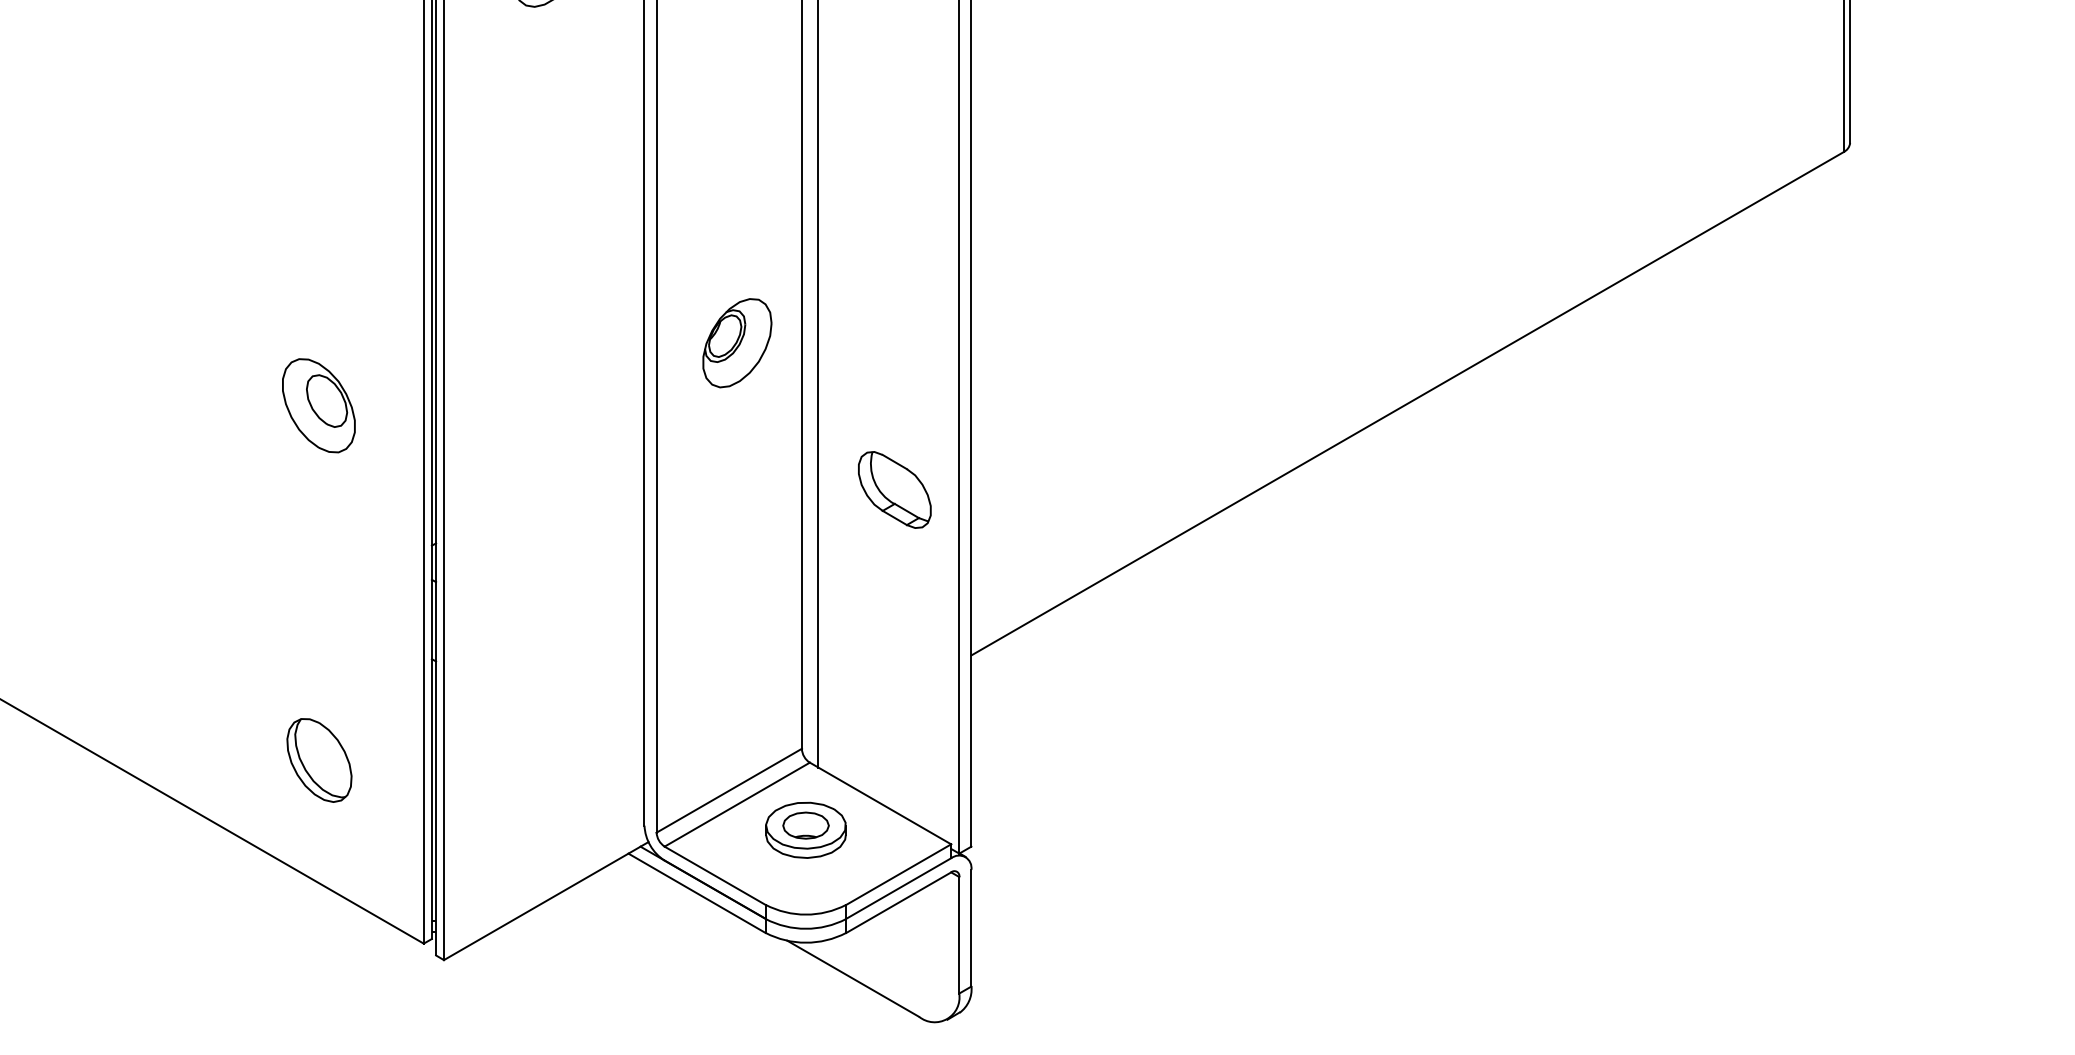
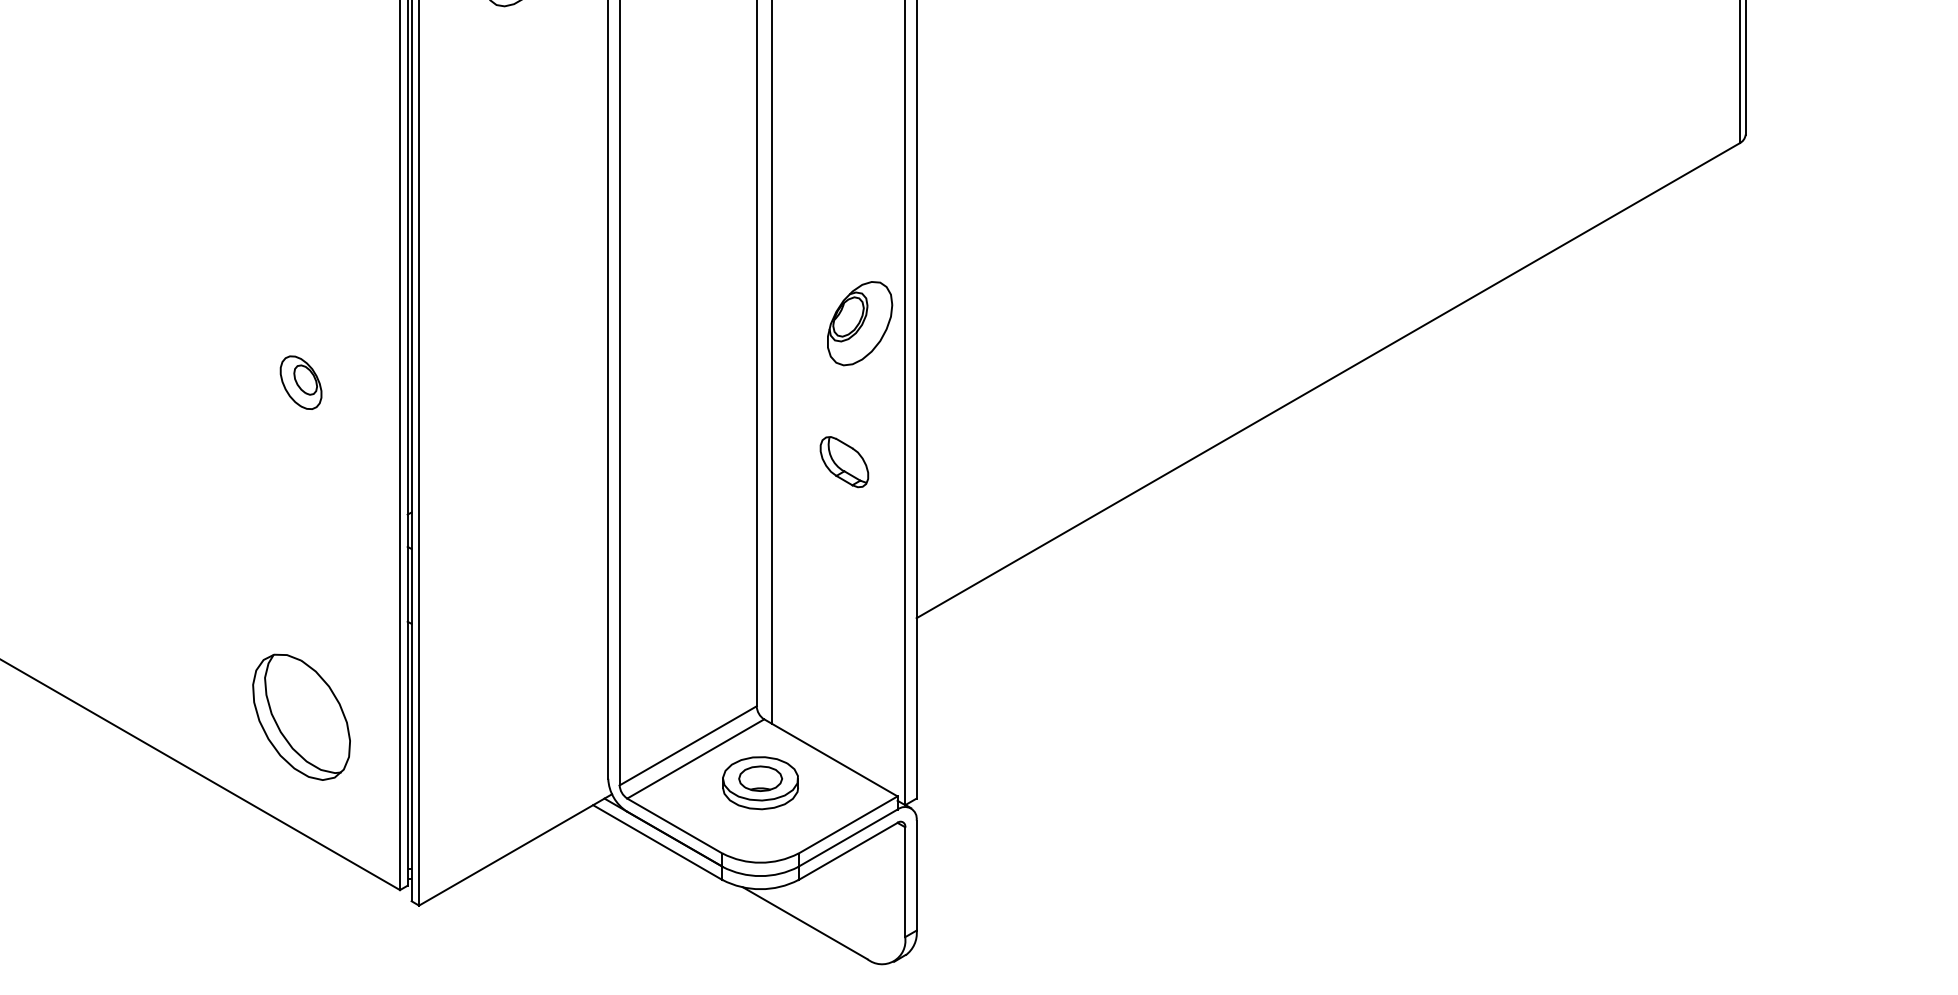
part: (737, 343) -> (860, 323), moved
part: (318, 405) -> (300, 382), size x0.6
part: (894, 489) -> (844, 461), size x0.7
part: (319, 760) -> (301, 717), size x1.6

